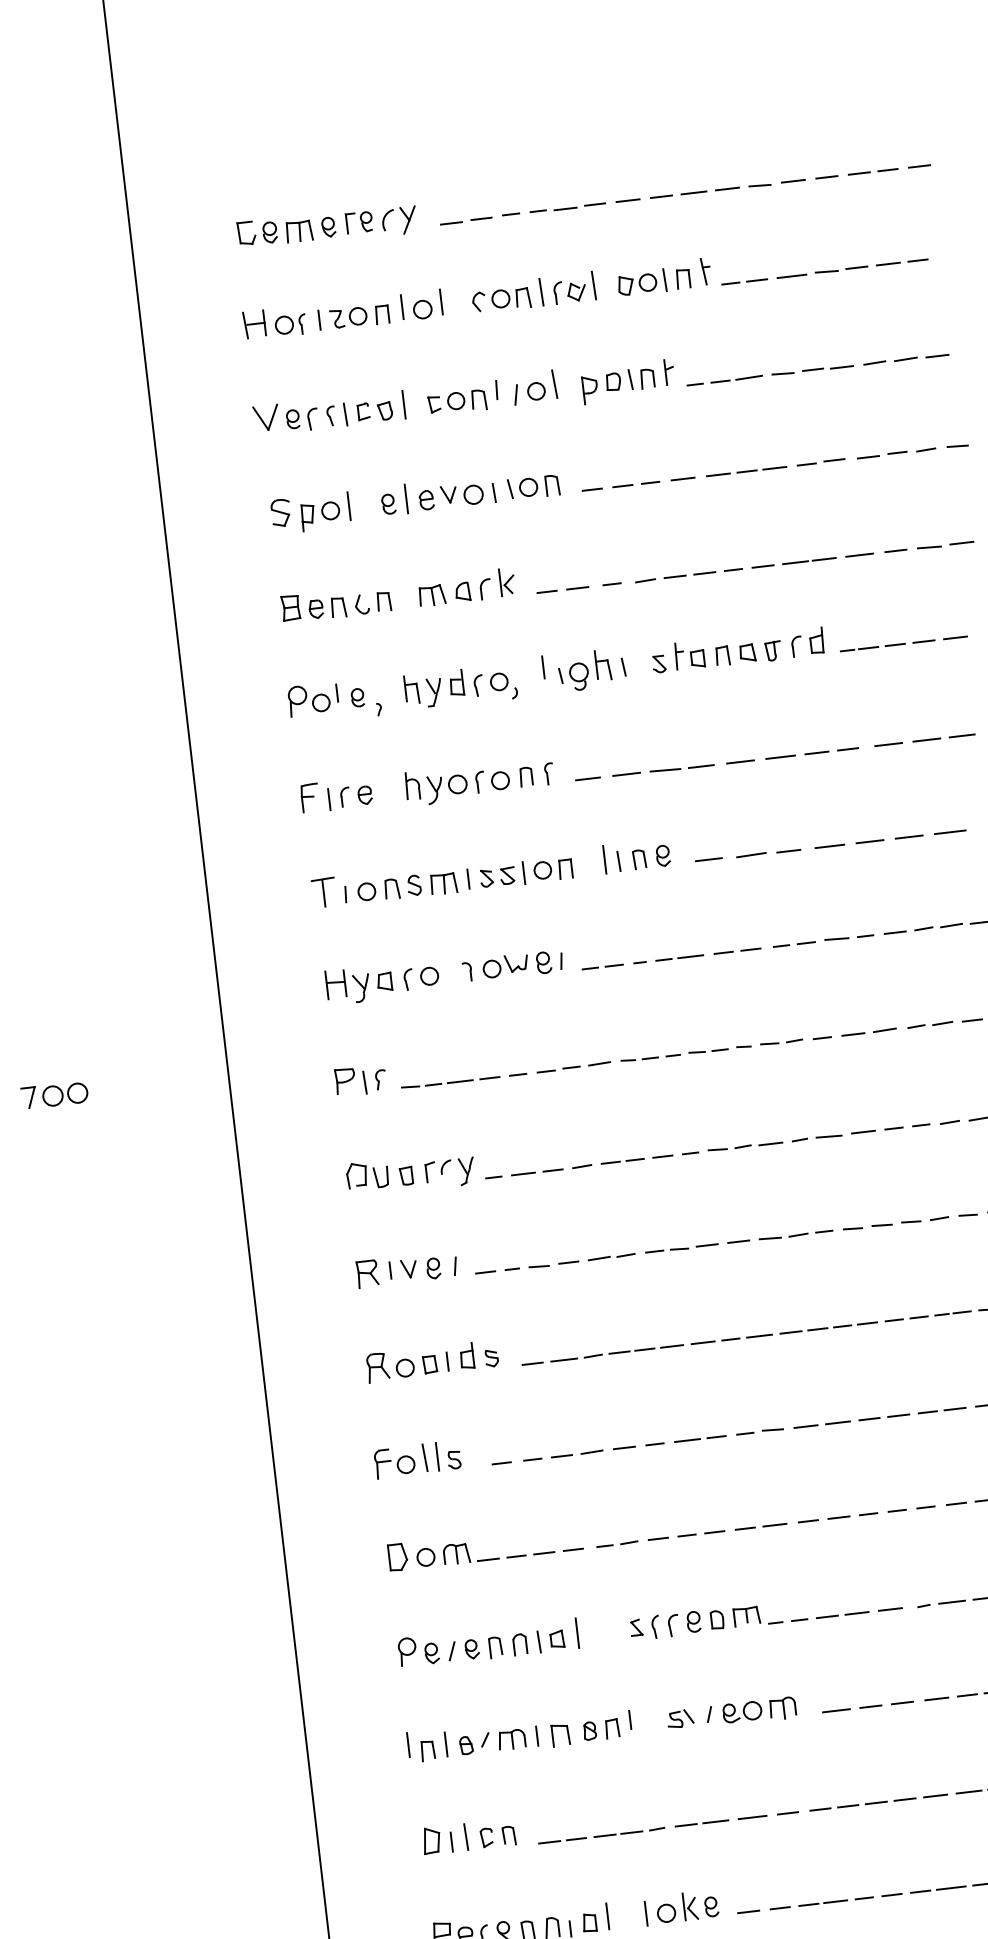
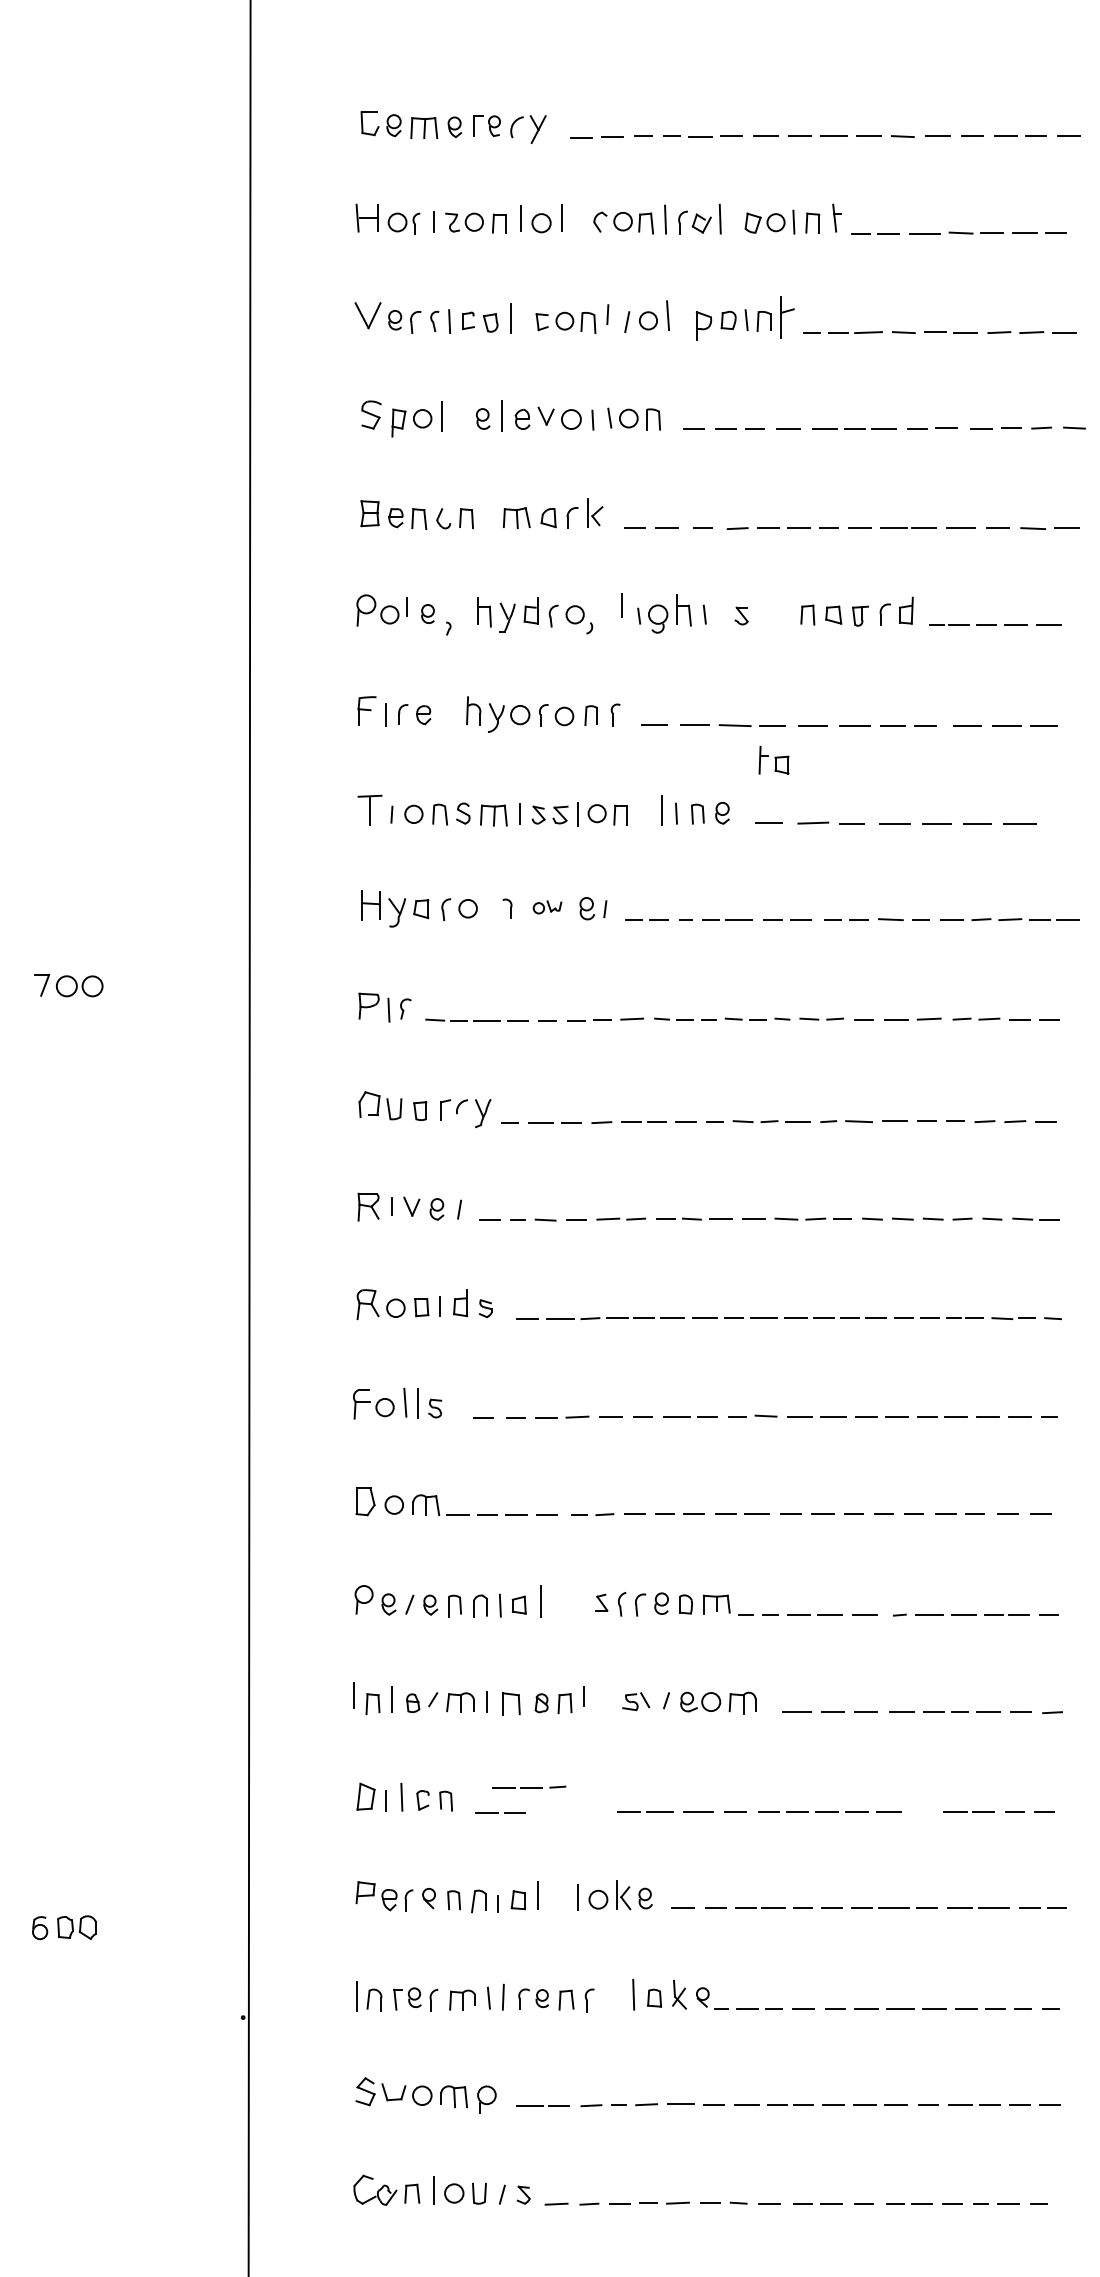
part: (669, 371) -> (787, 316), size x1.6
part: (689, 654) -> (773, 759), moved
part: (505, 966) -> (547, 907), size x0.6
line: (968, 1791) -> (923, 1811), removed
part: (629, 1831) -> (529, 1786), moved

